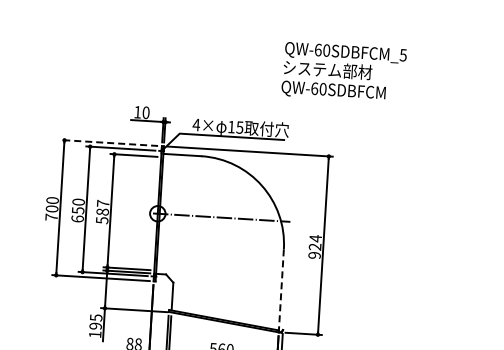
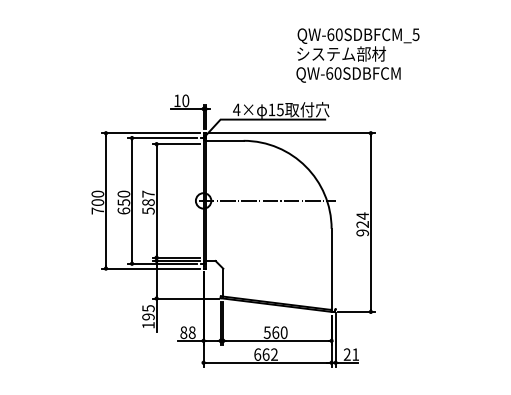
text: (343, 72) -> (357, 55), moved
line: (108, 143) -> (150, 133), dashed -> solid
line: (281, 291) -> (331, 270), dashed -> solid

